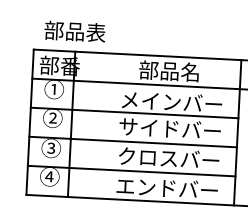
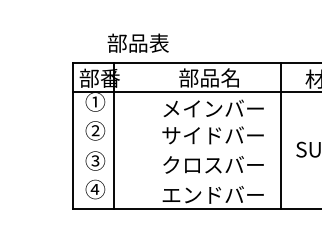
text: (74, 30) -> (137, 42), moved
line: (134, 113) -> (176, 121), removed
line: (132, 141) -> (176, 150), removed
line: (131, 170) -> (176, 179), removed

